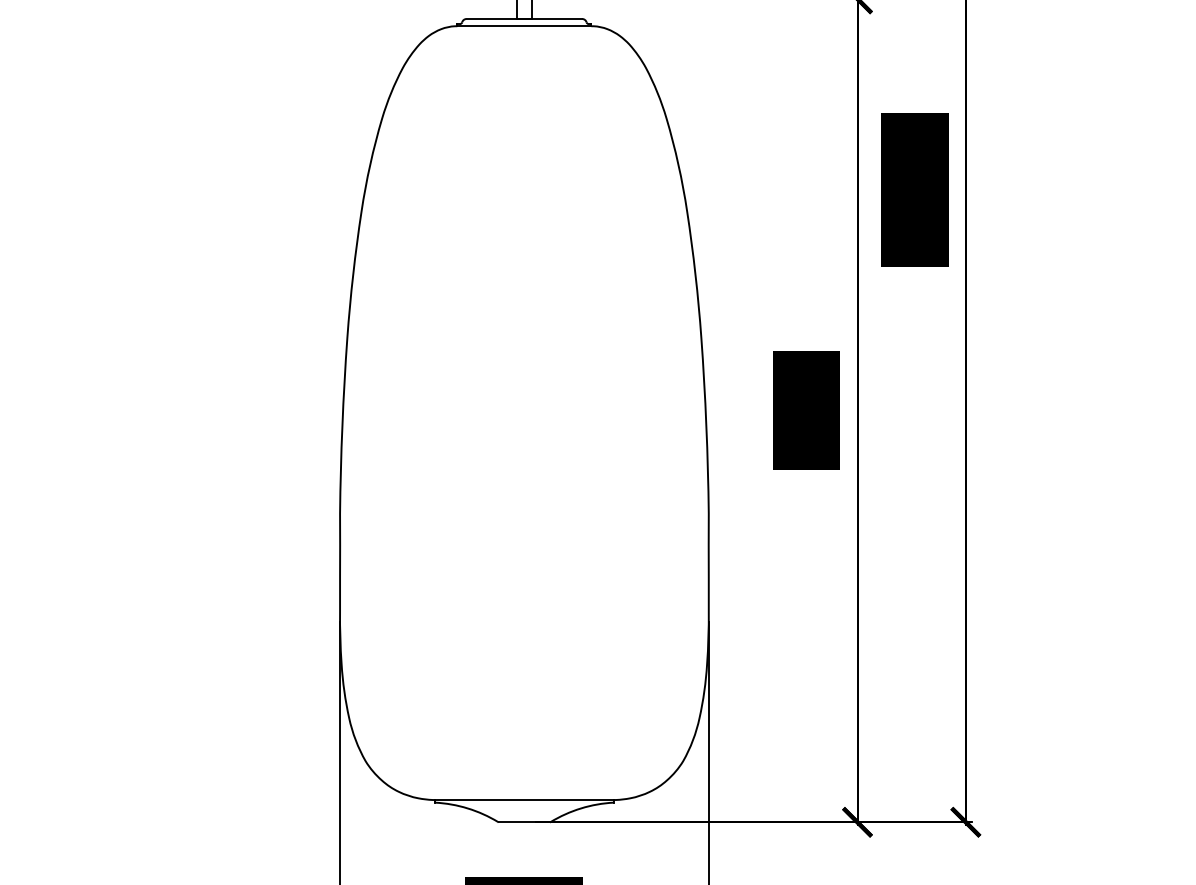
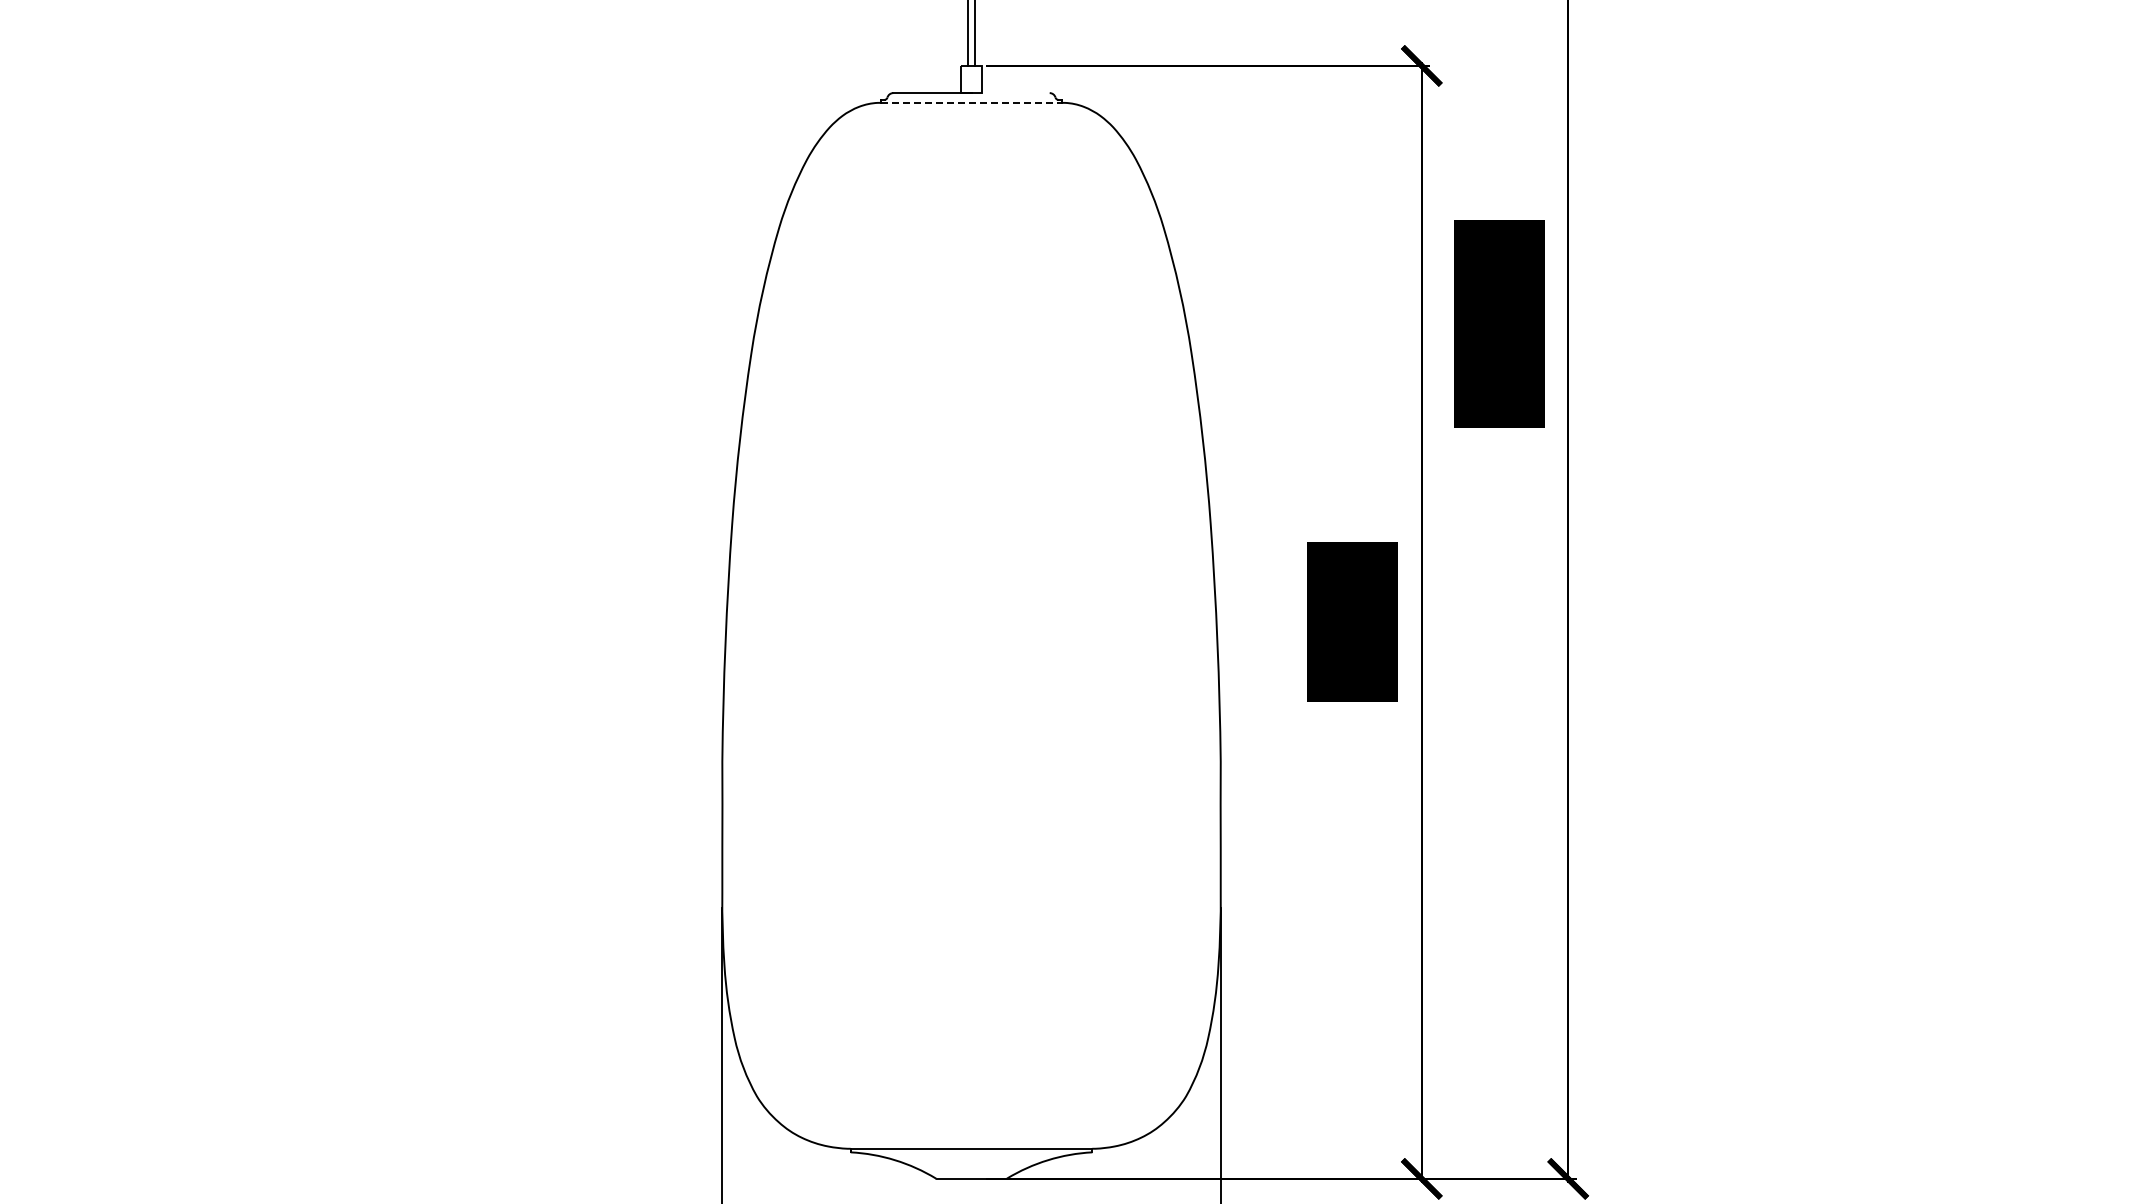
line: (553, 19) -> (1010, 93), removed
line: (524, 25) -> (971, 102), solid -> dashed

